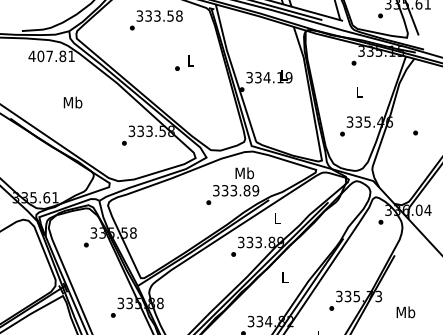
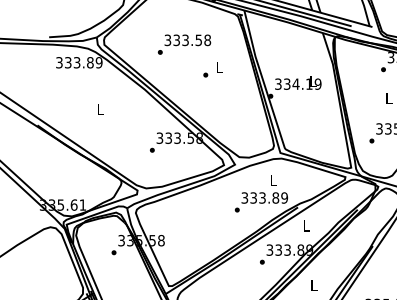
text: (156, 20) -> (184, 44), moved
text: (51, 56) -> (78, 62), 407.81 -> 333.89
text: (72, 102) -> (100, 109), Mb -> L
text: (244, 173) -> (273, 180), Mb -> L

